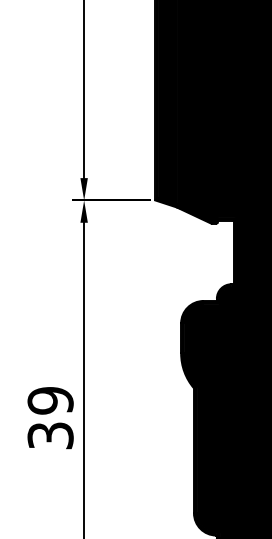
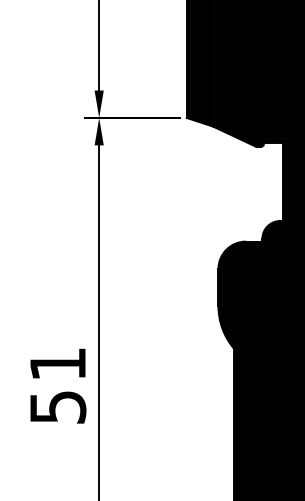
text: (50, 417) -> (57, 384), 39 -> 51

